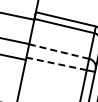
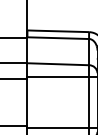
line: (59, 51) -> (58, 64), dashed -> solid
line: (56, 63) -> (58, 76), dashed -> solid

